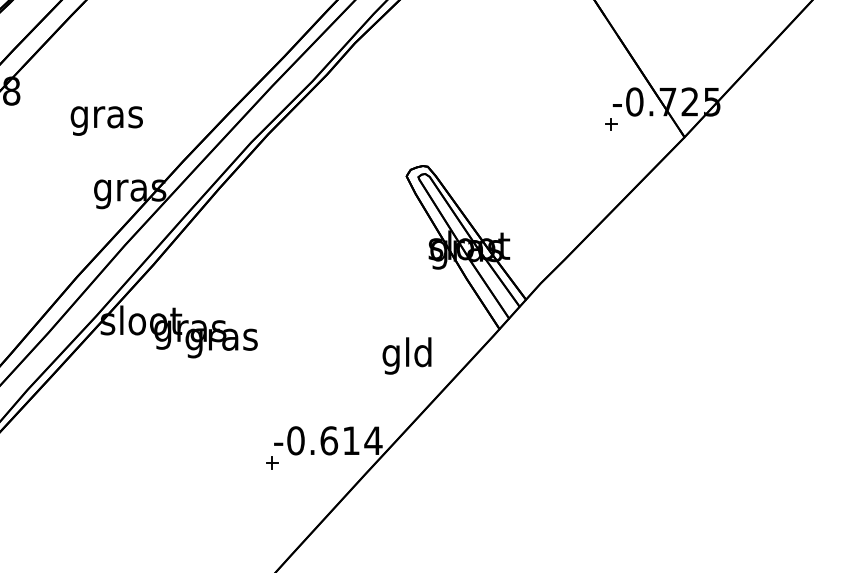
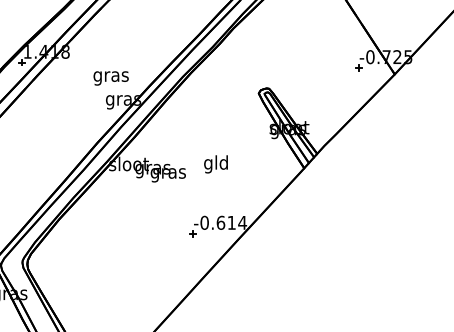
text: (105, 121) -> (110, 78), moved
text: (405, 356) -> (215, 164), moved

